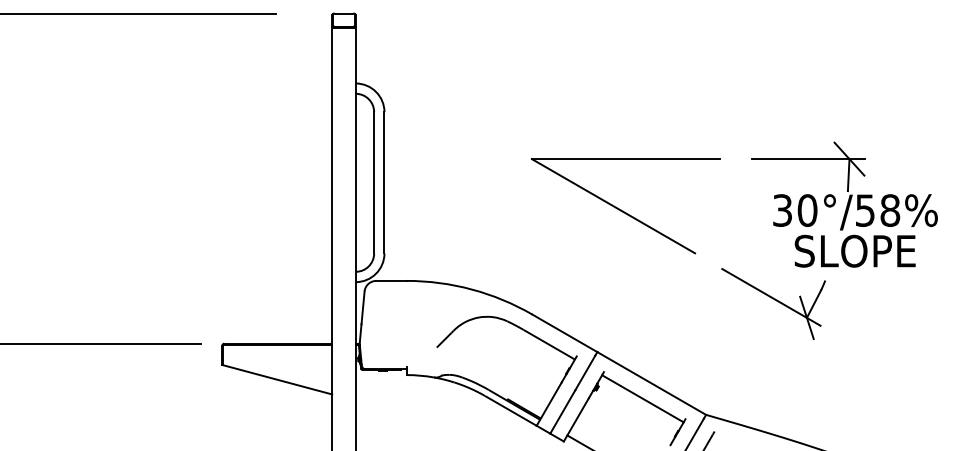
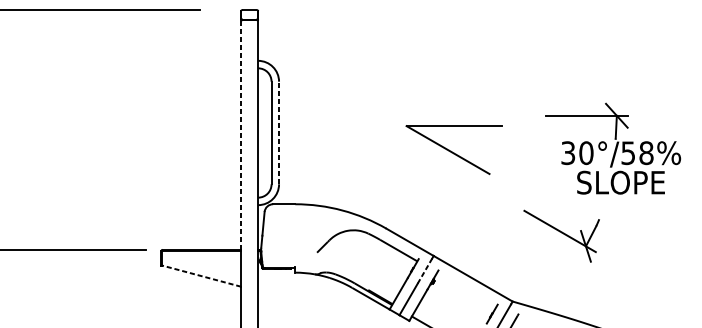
line: (384, 182) -> (279, 132), solid -> dashed
line: (332, 185) -> (241, 134), solid -> dashed
part: (625, 206) -> (454, 150), size x0.7
part: (773, 303) -> (561, 235), moved
line: (585, 373) -> (425, 271), solid -> dashed
line: (277, 379) -> (201, 275), solid -> dashed
line: (642, 398) -> (466, 289), removed

